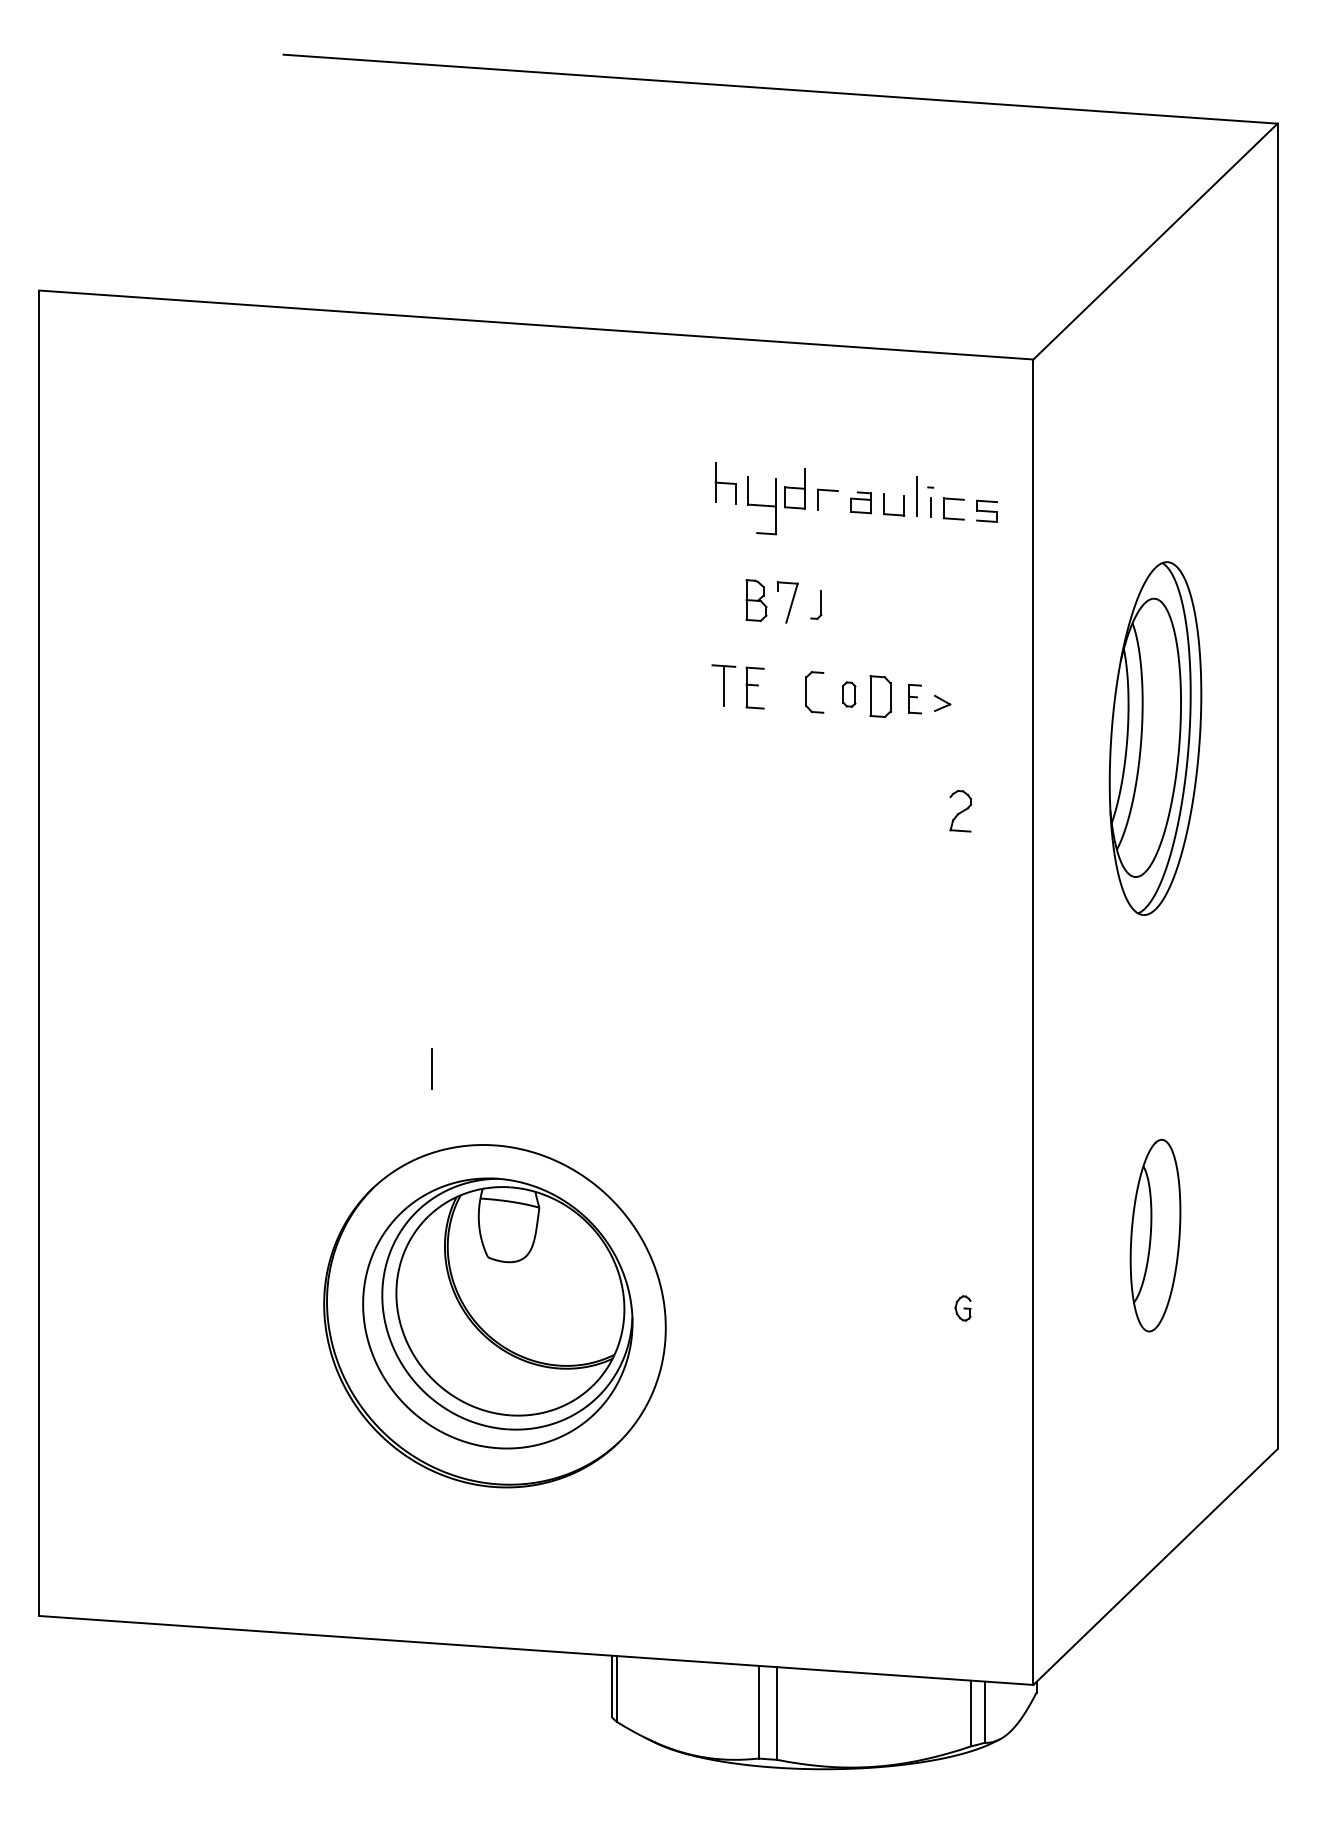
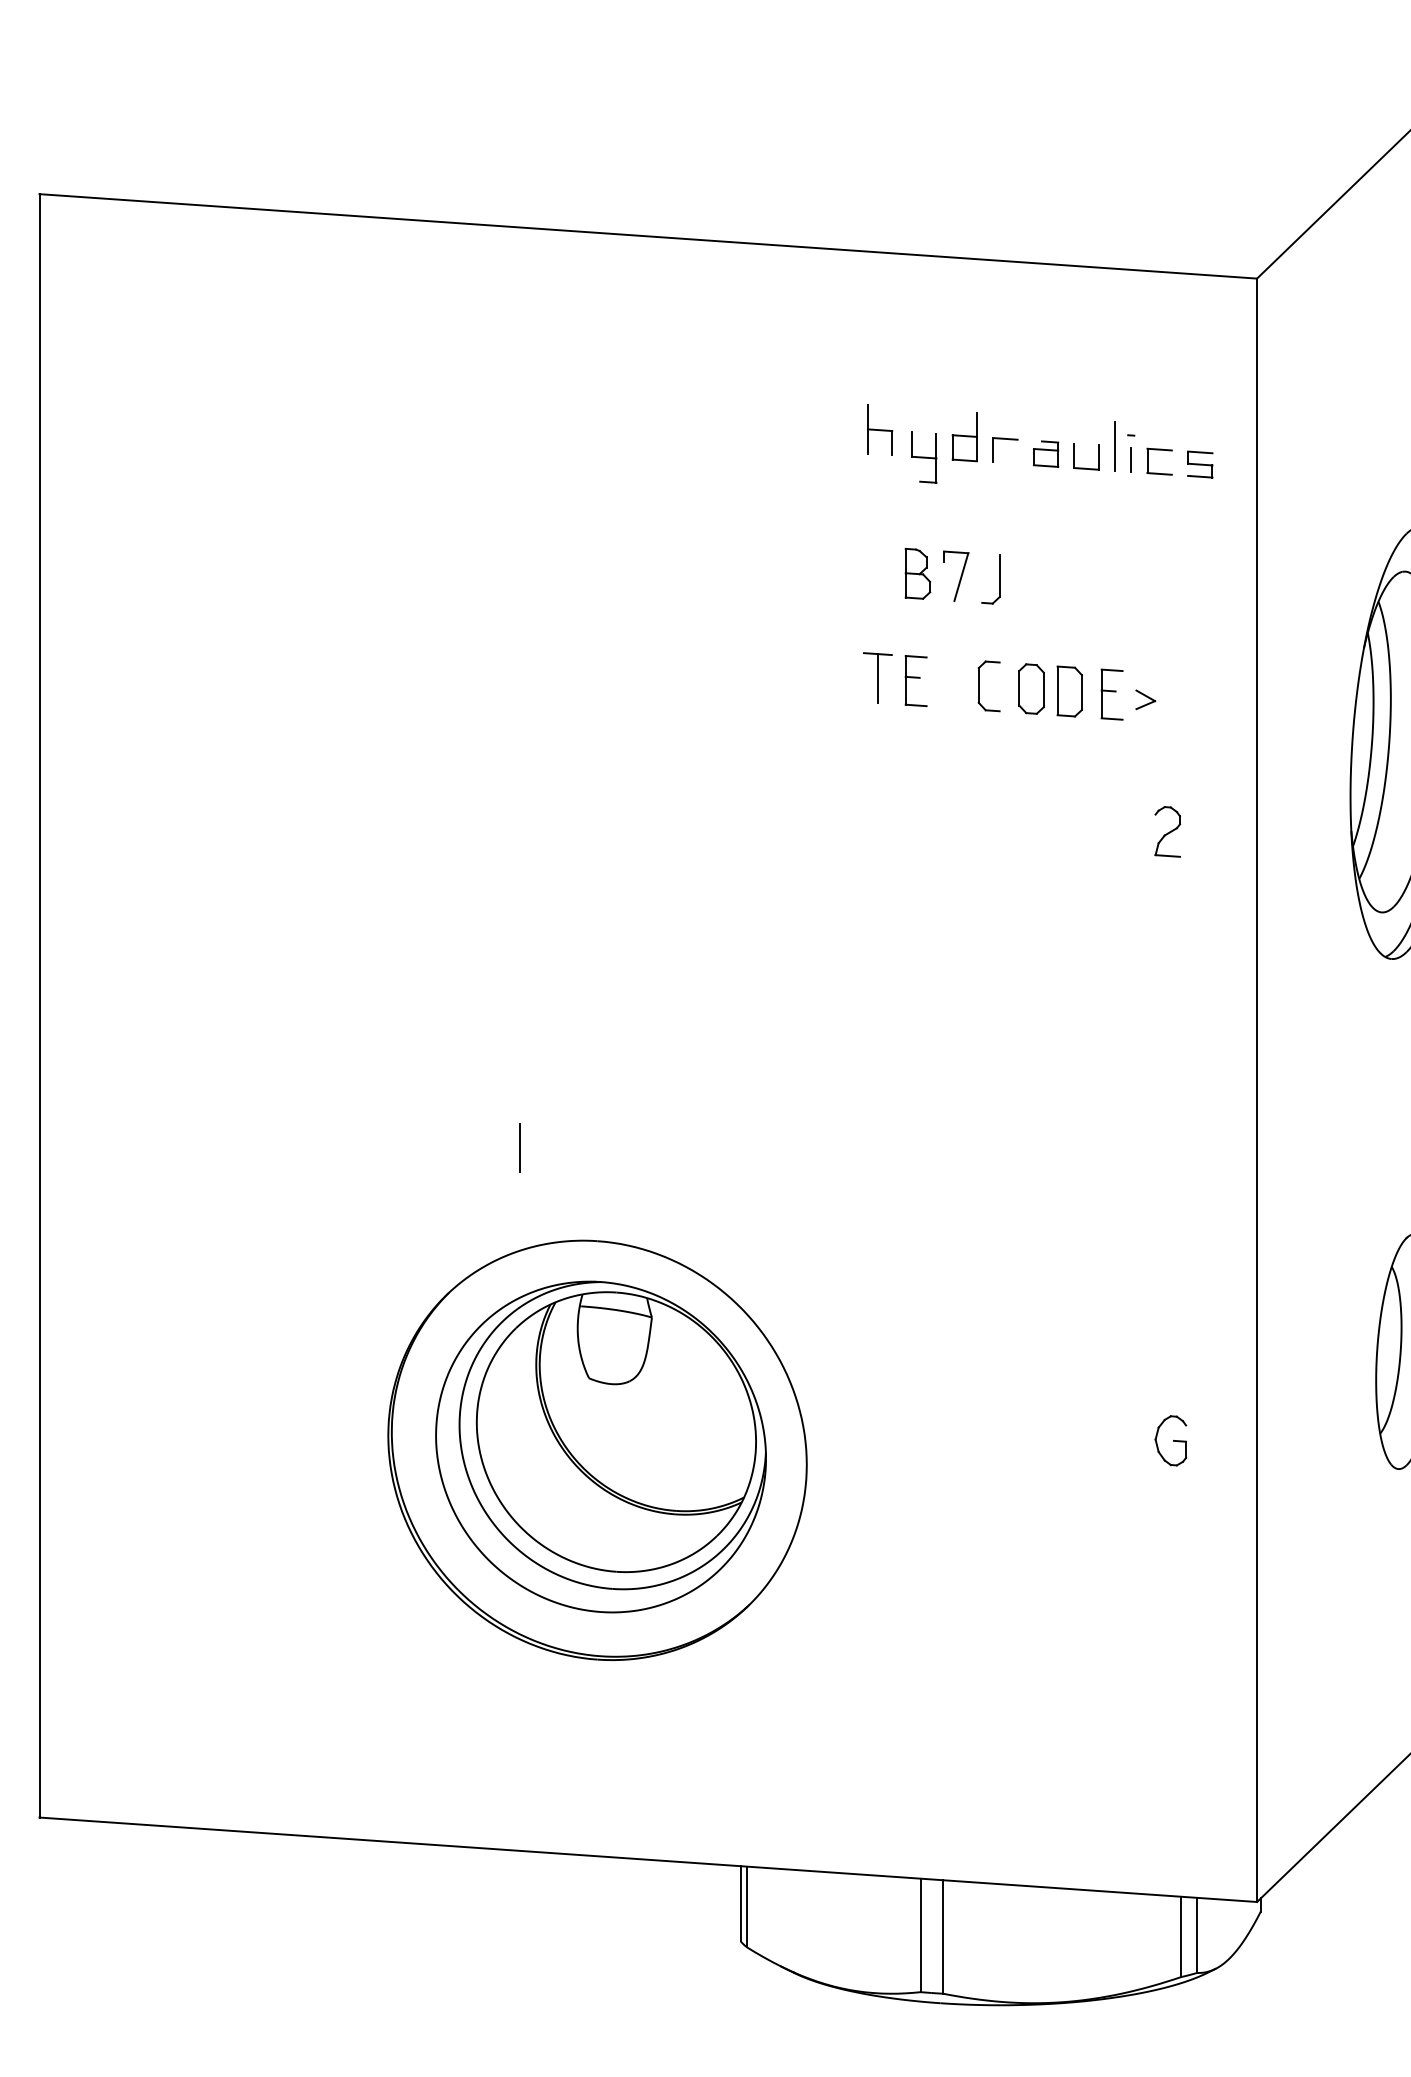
part: (761, 505) -> (923, 457), size x0.71
part: (816, 604) -> (991, 578), size x1.43
part: (849, 694) -> (1031, 688), size x1.67
part: (914, 698) -> (1111, 693), size x1.43
part: (962, 1308) -> (1170, 1440), size x1.67

